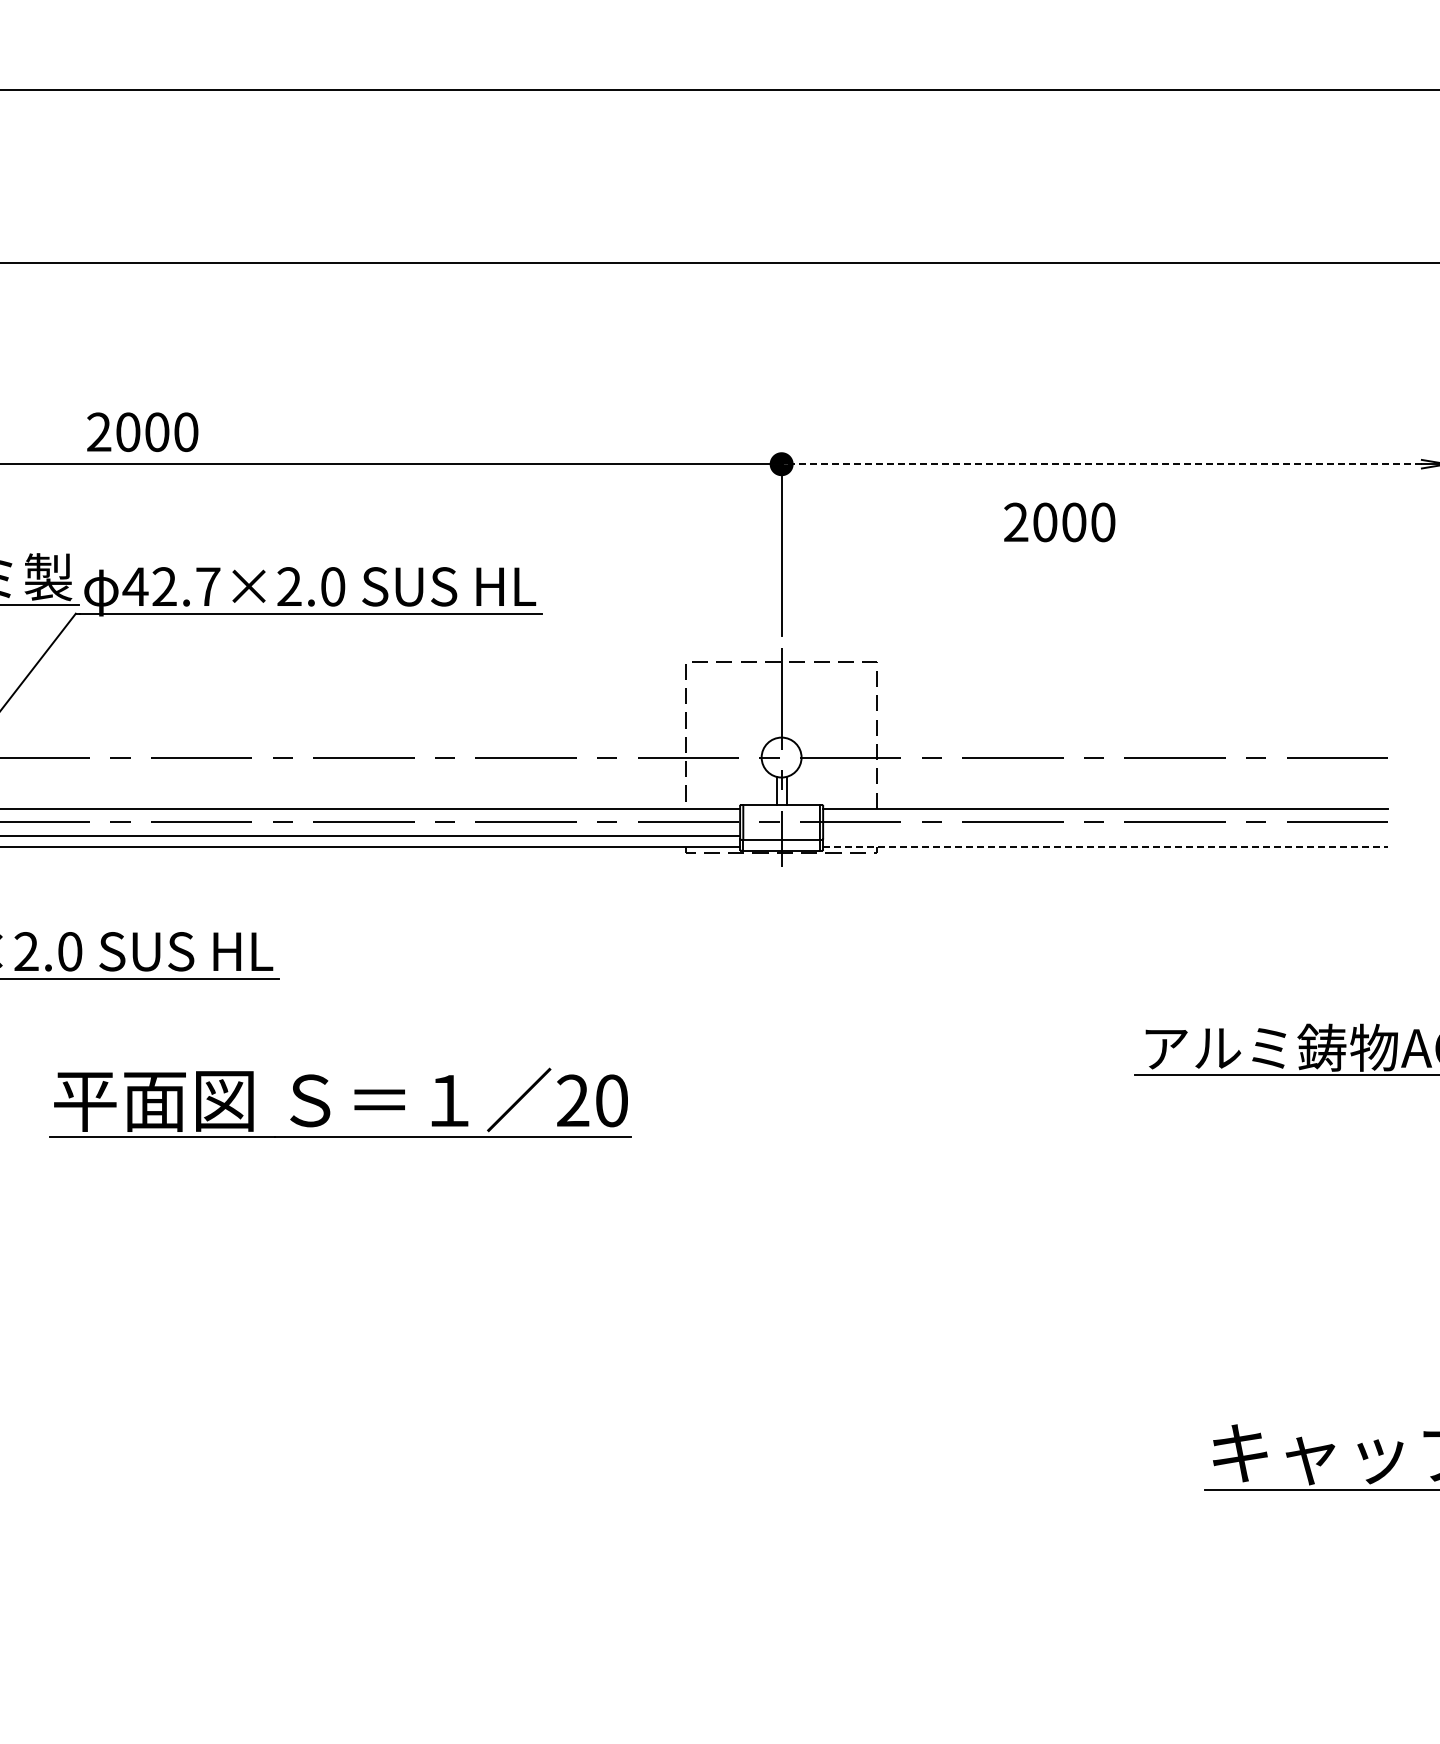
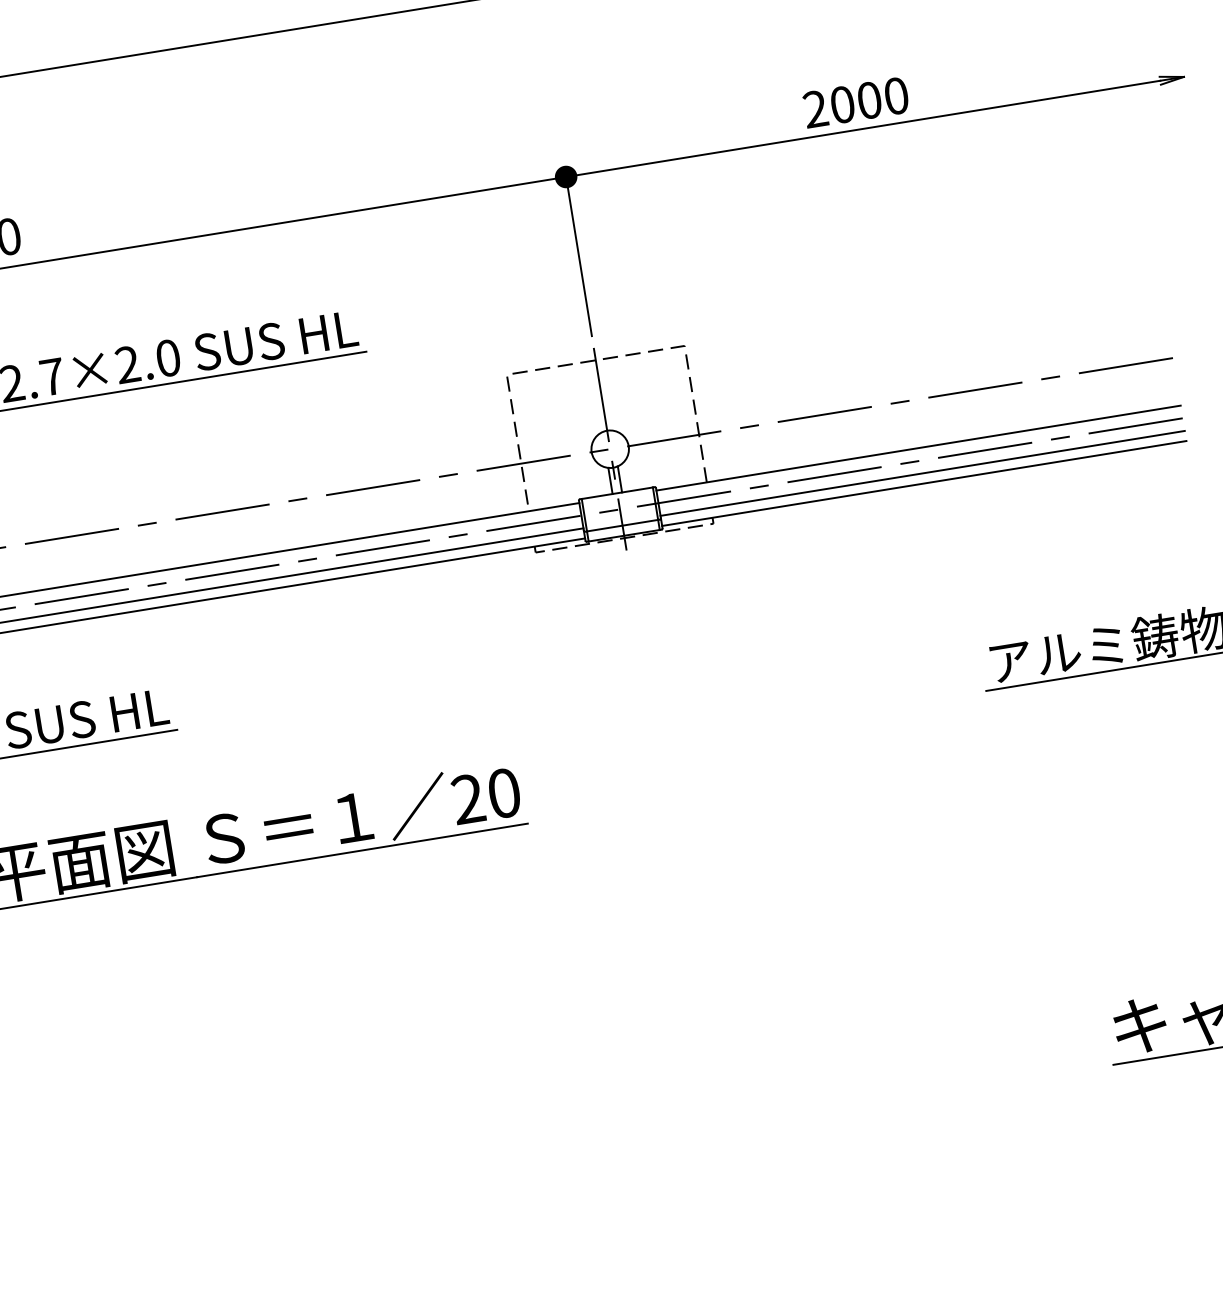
line: (1101, 464) -> (863, 129), dashed -> solid
text: (1059, 522) -> (855, 102), moved
line: (1105, 836) -> (922, 473), added
line: (1106, 846) -> (925, 482), dashed -> solid

